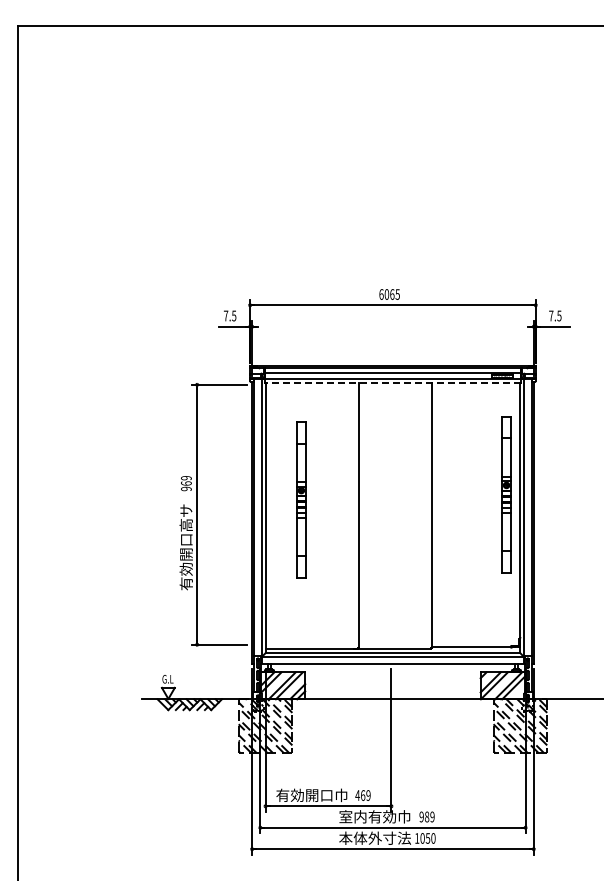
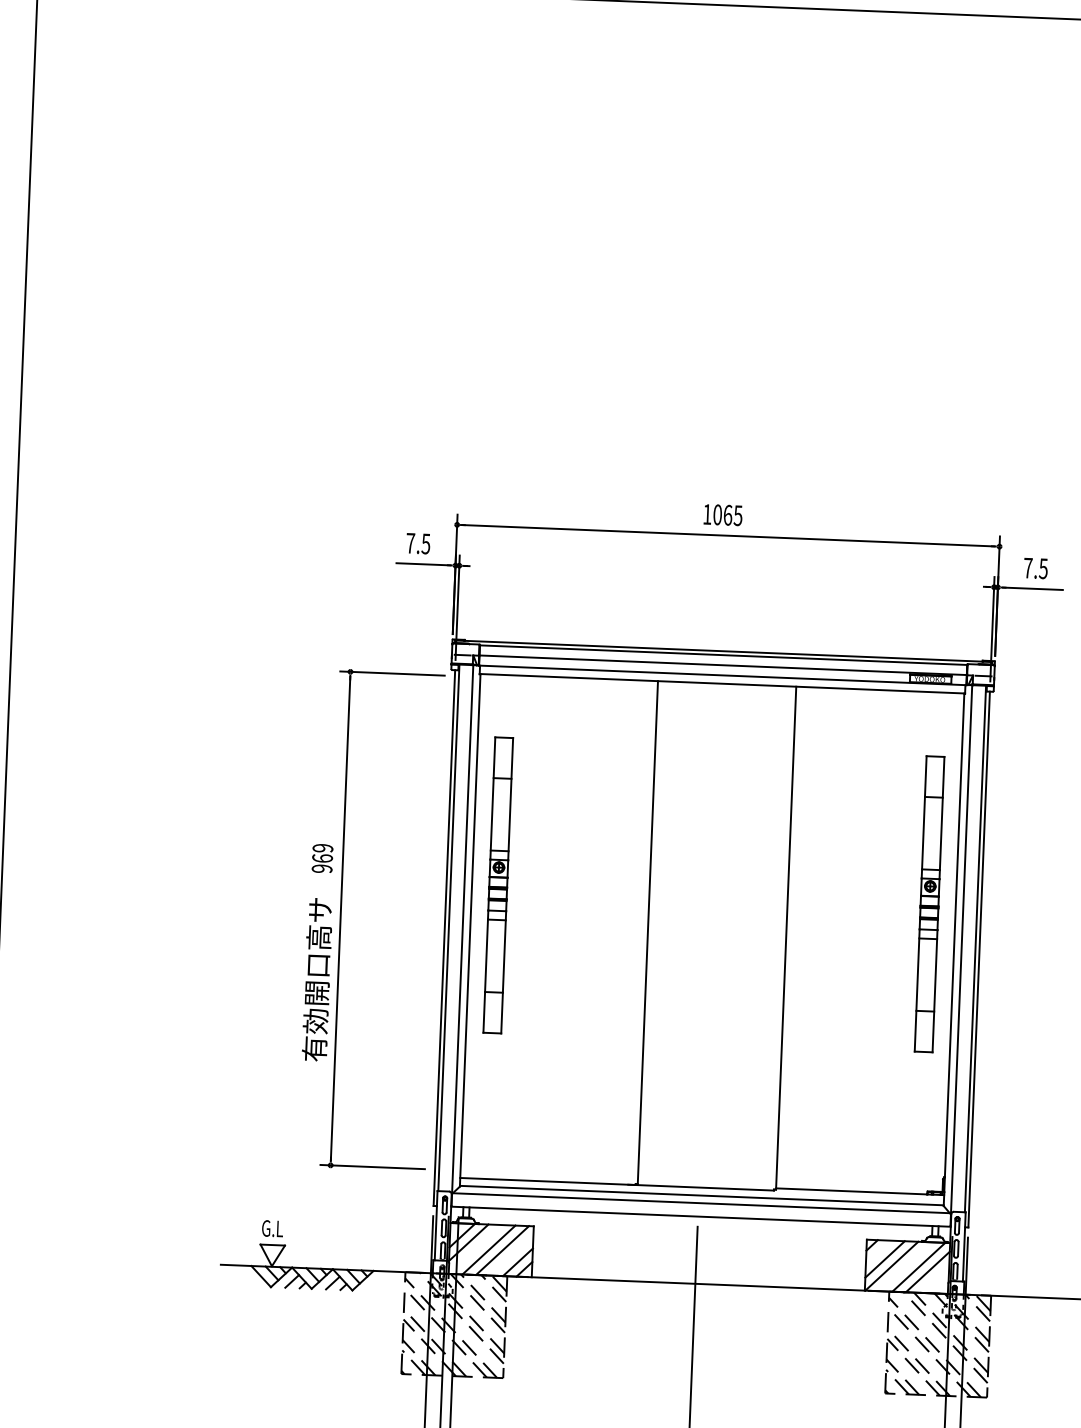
text: (381, 294) -> (707, 514), 6065 -> 1065
line: (392, 383) -> (721, 684), dashed -> solid
part: (301, 499) -> (498, 884), moved

